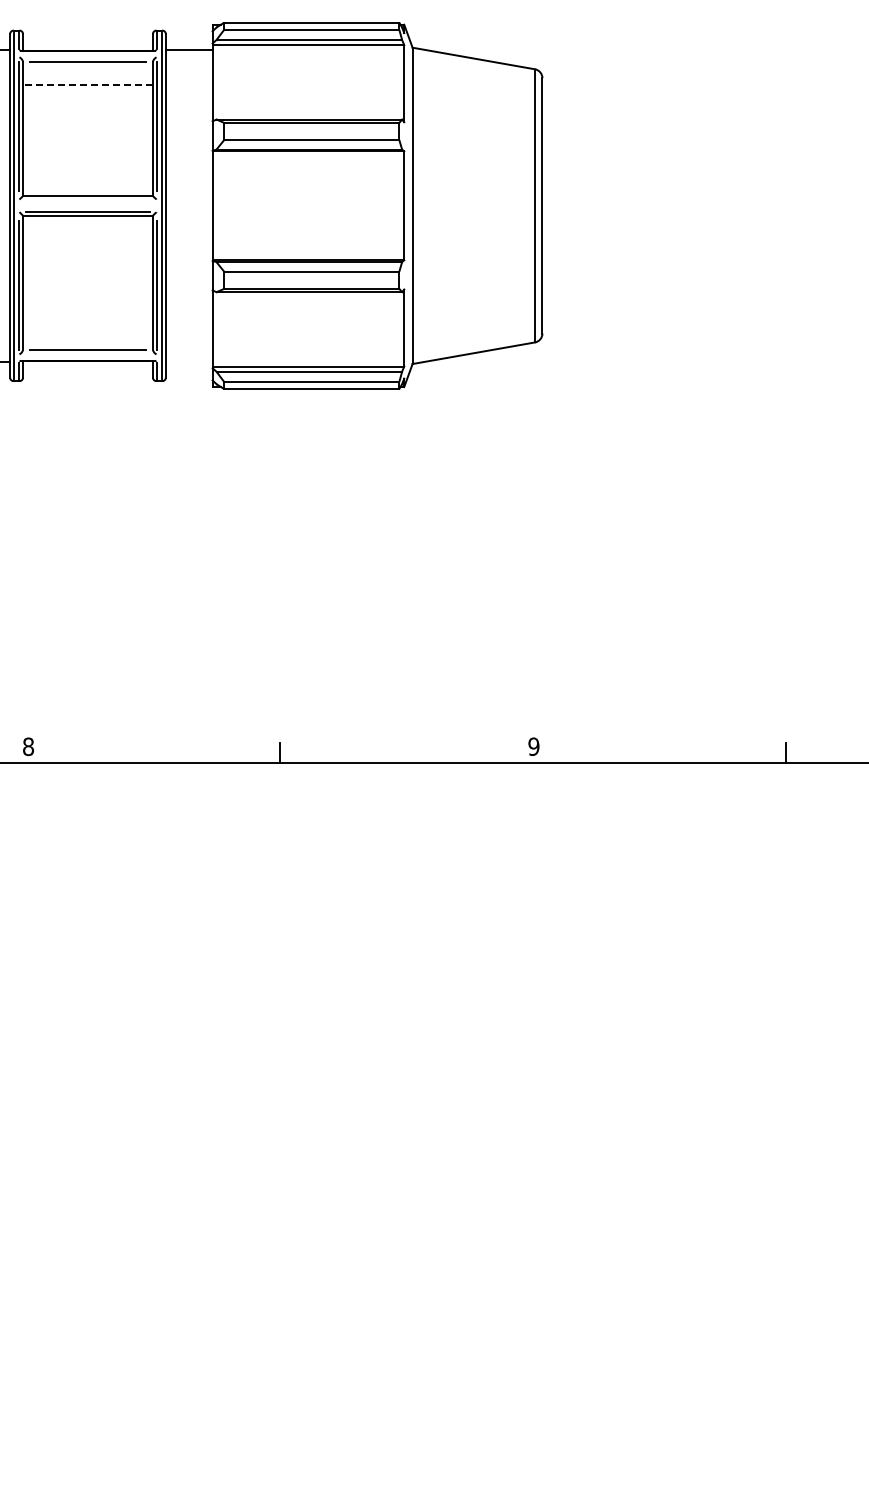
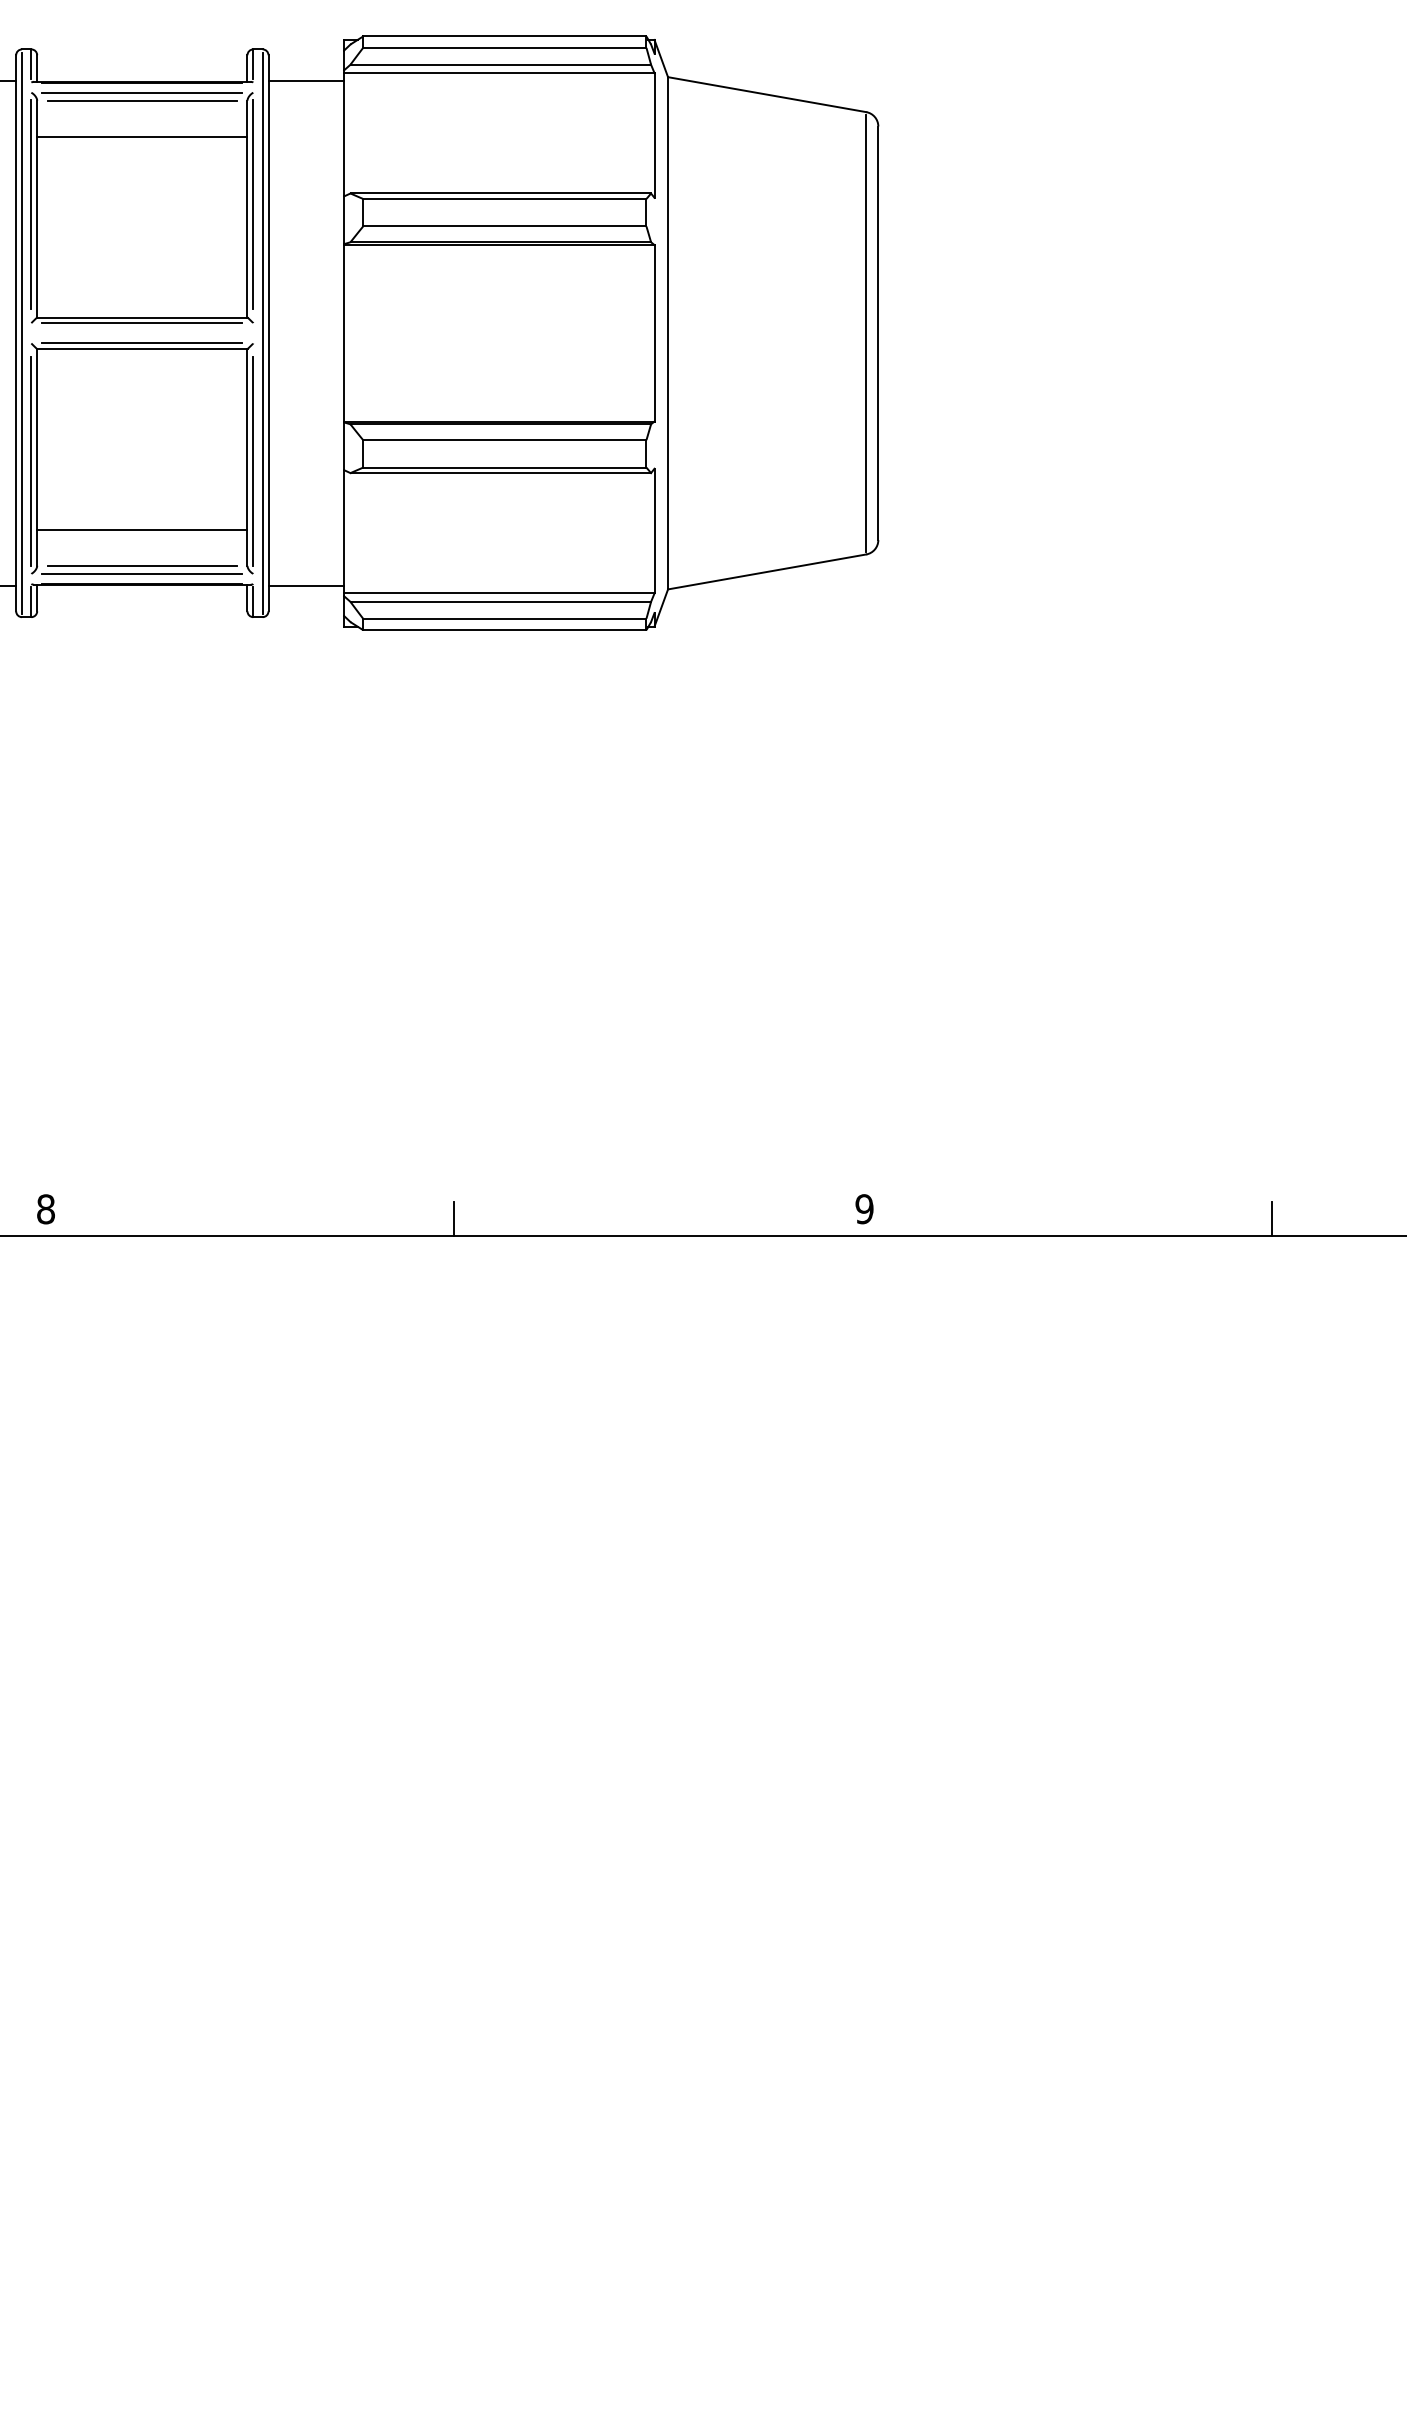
line: (87, 57) -> (141, 92), added
line: (88, 84) -> (143, 136), dashed -> solid
line: (87, 199) -> (141, 322), added
line: (87, 327) -> (141, 530), added
line: (87, 354) -> (141, 573), added
line: (188, 361) -> (305, 585), added

